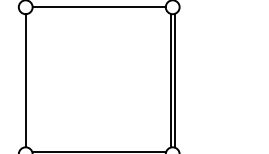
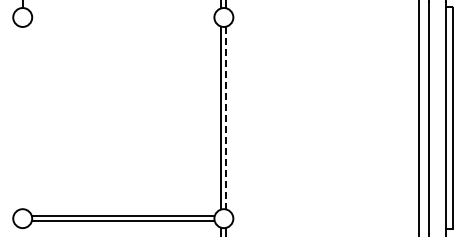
line: (99, 7) -> (123, 17), removed
line: (25, 80) -> (22, 117), removed
line: (174, 81) -> (226, 118), solid -> dashed

